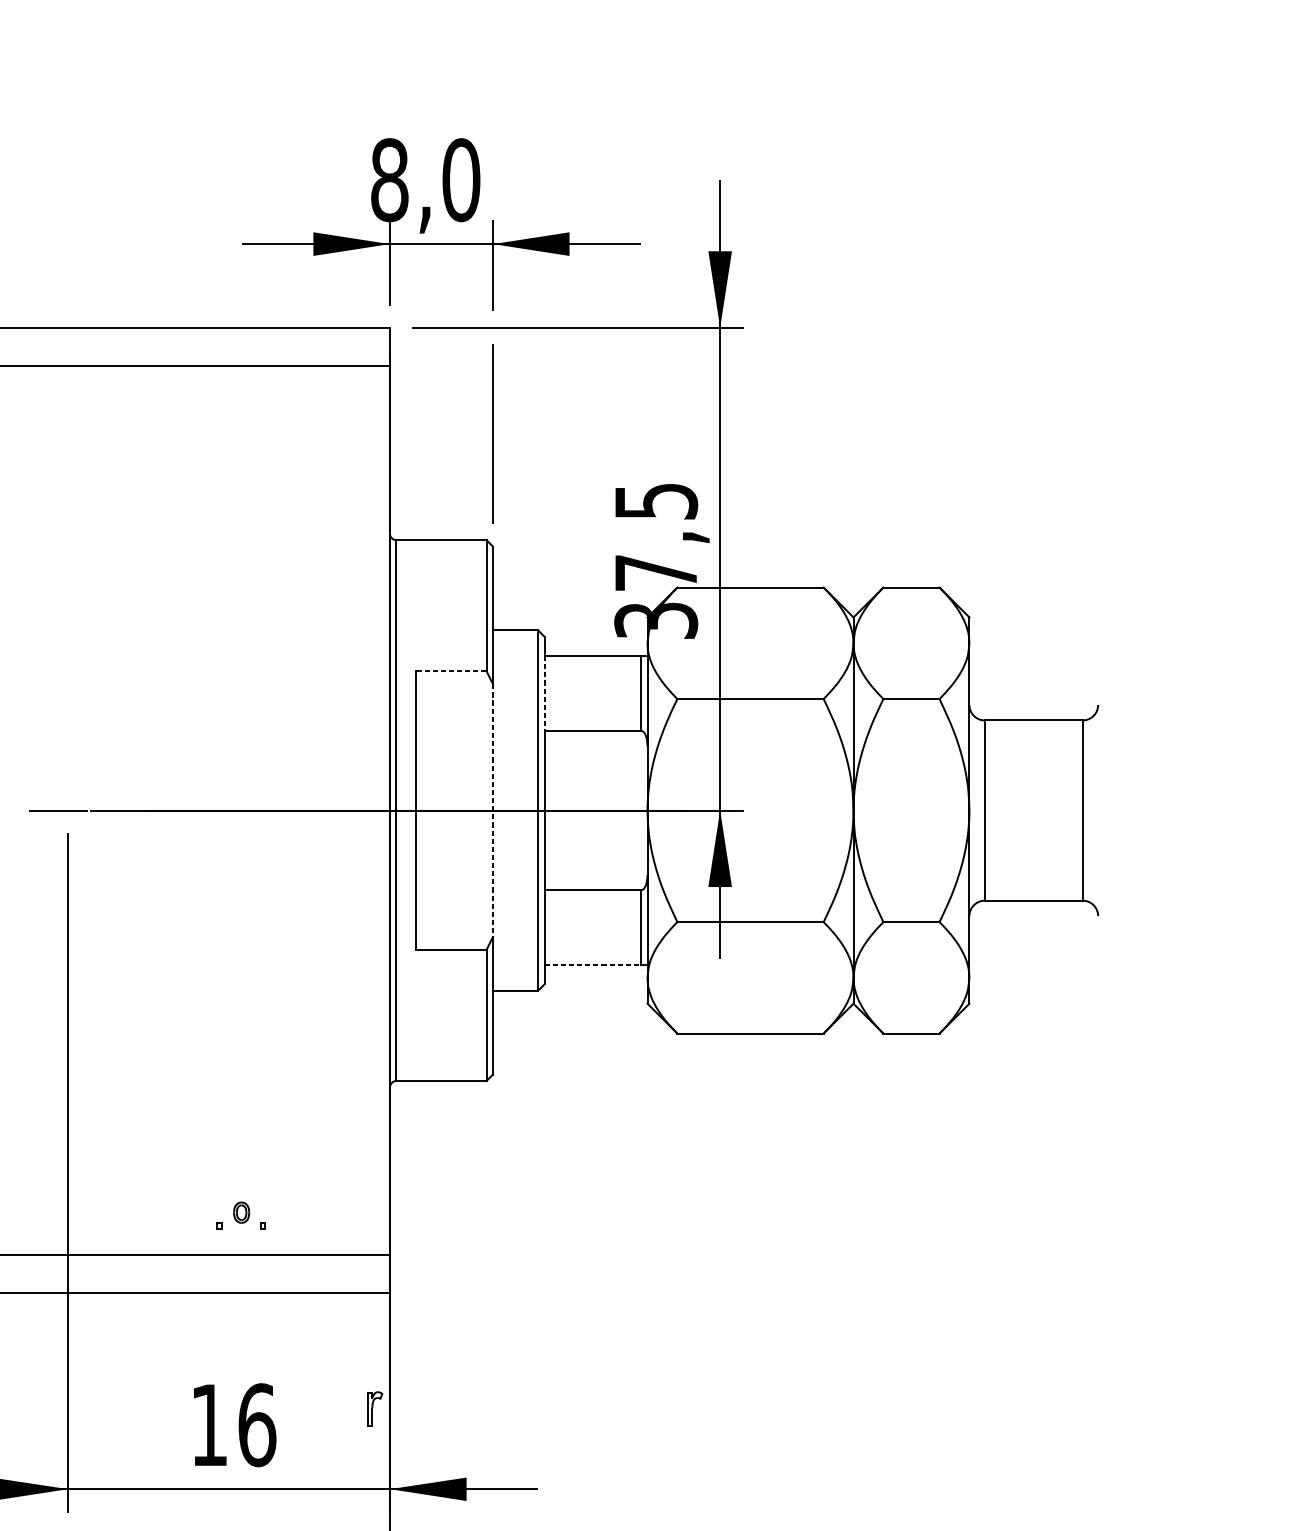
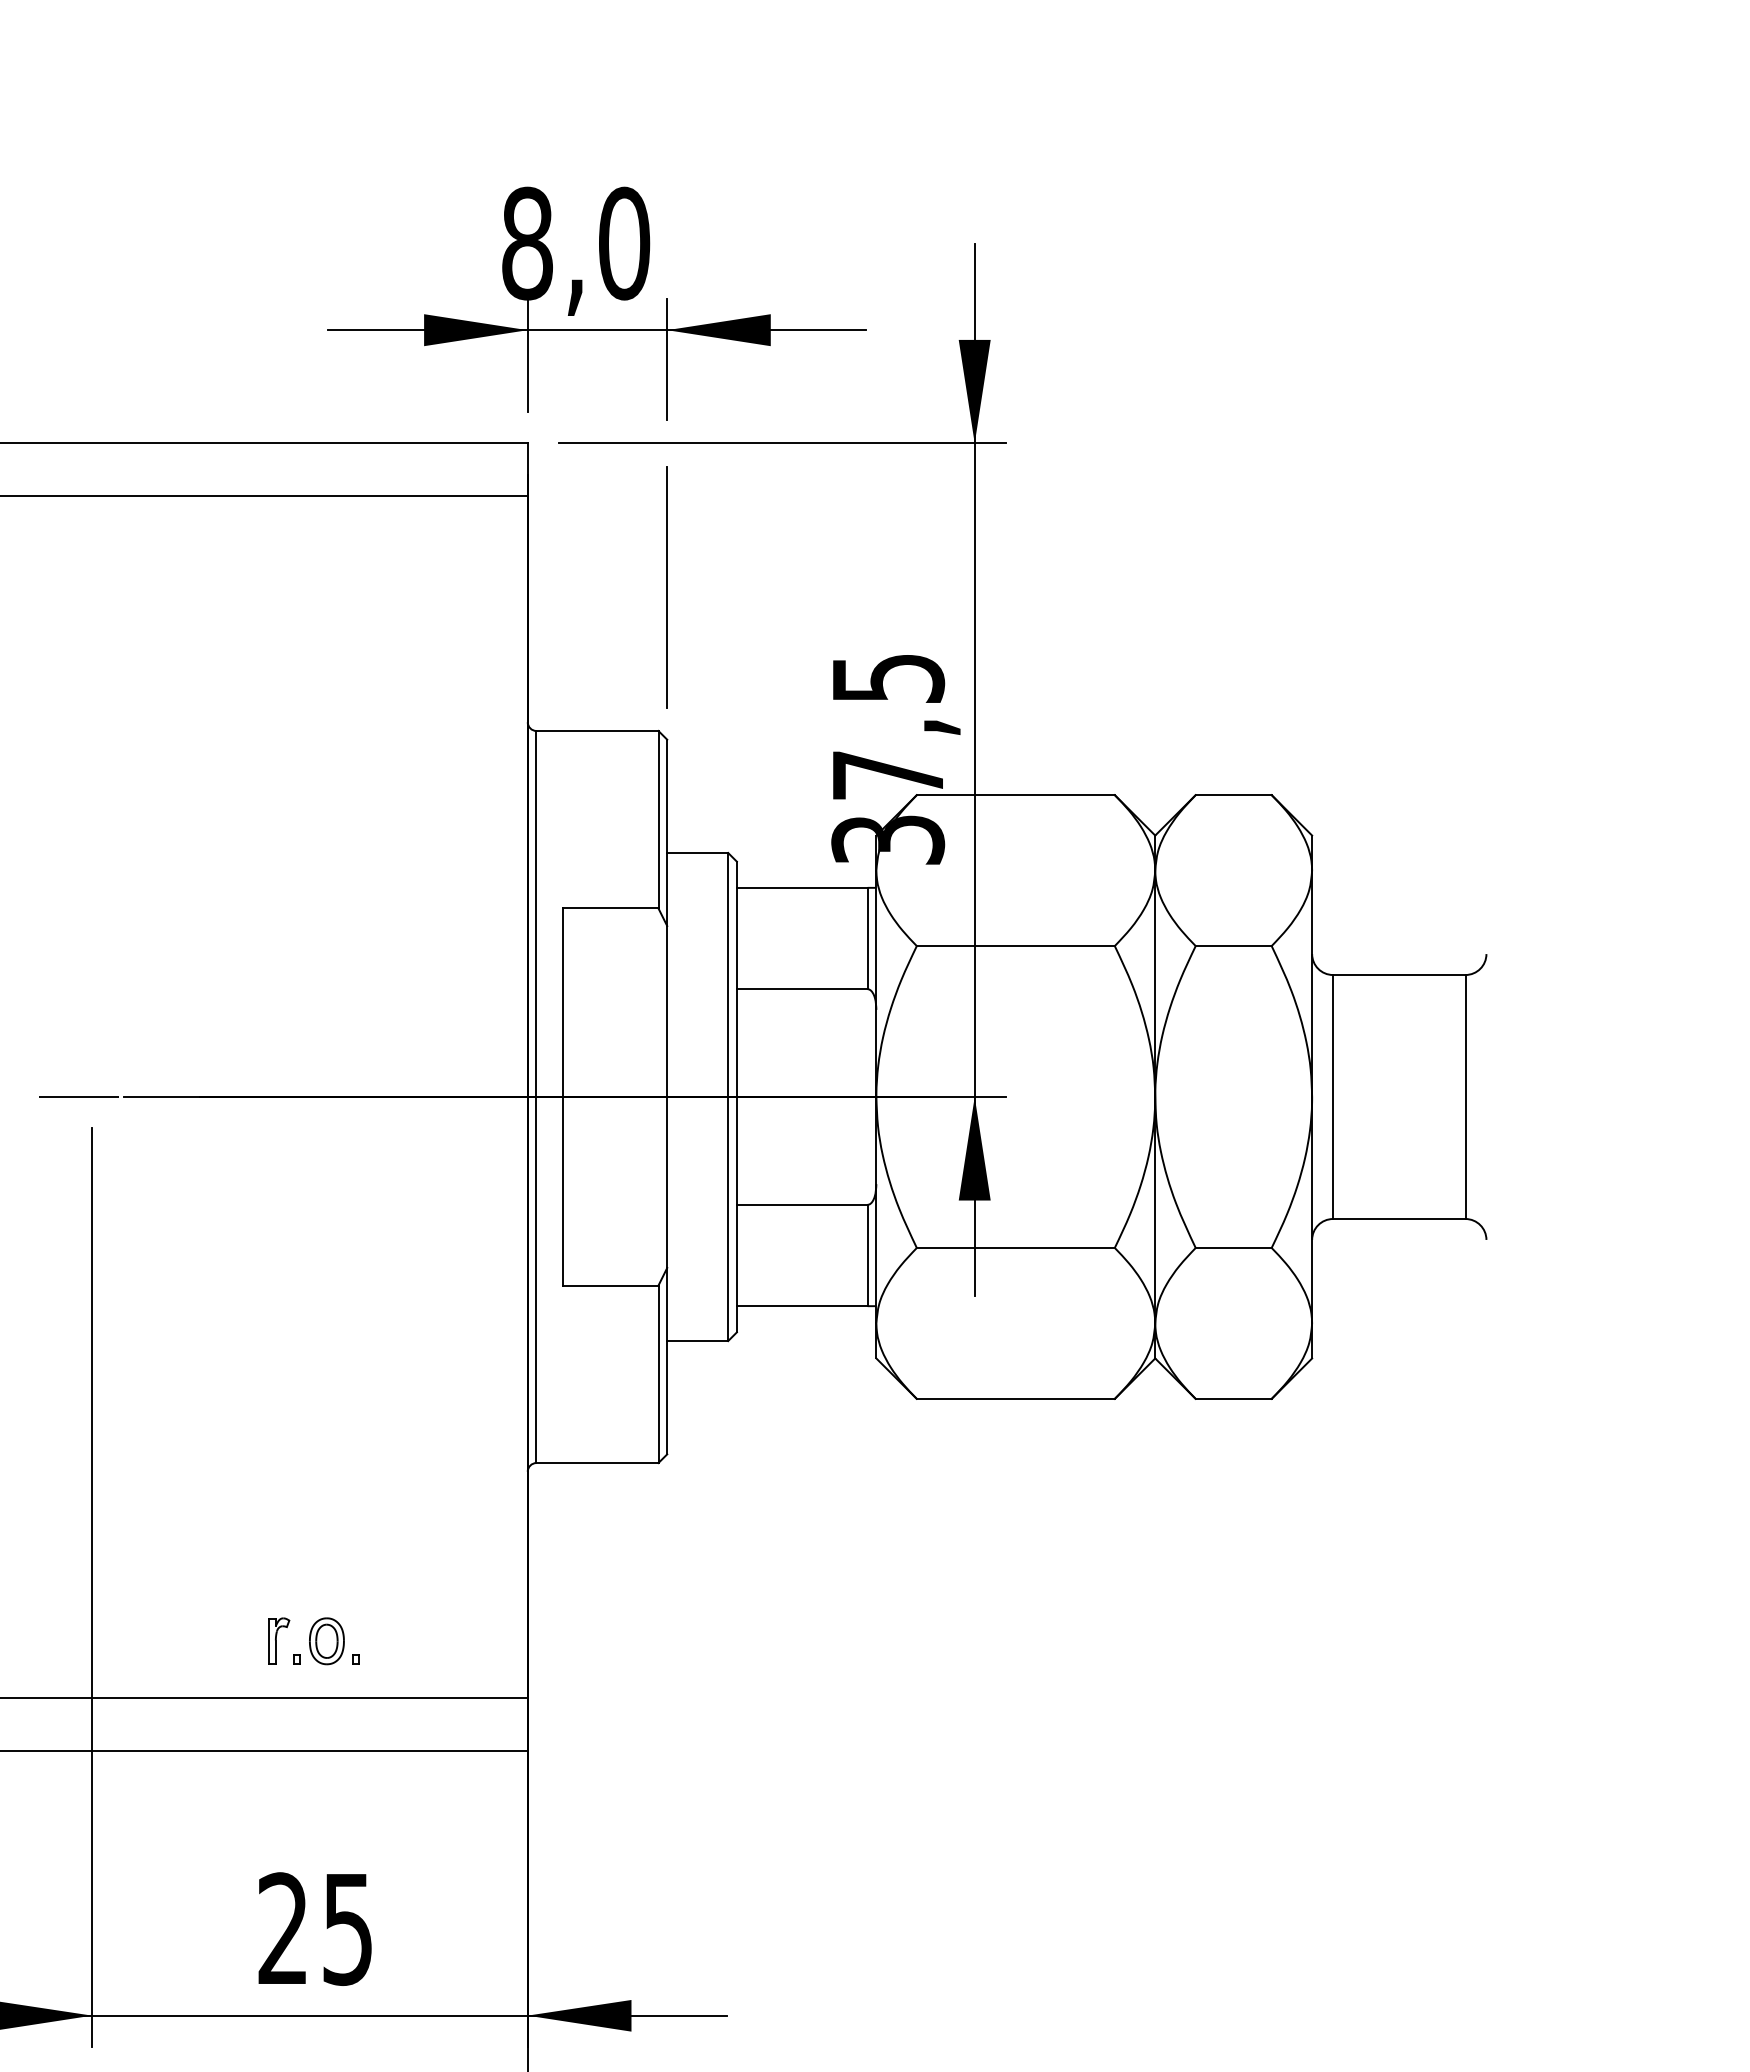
line: (451, 671) -> (610, 908), dashed -> solid
line: (544, 693) -> (736, 938), dashed -> solid
line: (493, 810) -> (667, 1097), dashed -> solid
line: (592, 965) -> (802, 1306), dashed -> solid
part: (241, 1212) -> (326, 1641), size x1.67
part: (375, 1408) -> (279, 1640), moved
text: (233, 1424) -> (316, 1928), 16 -> 25

